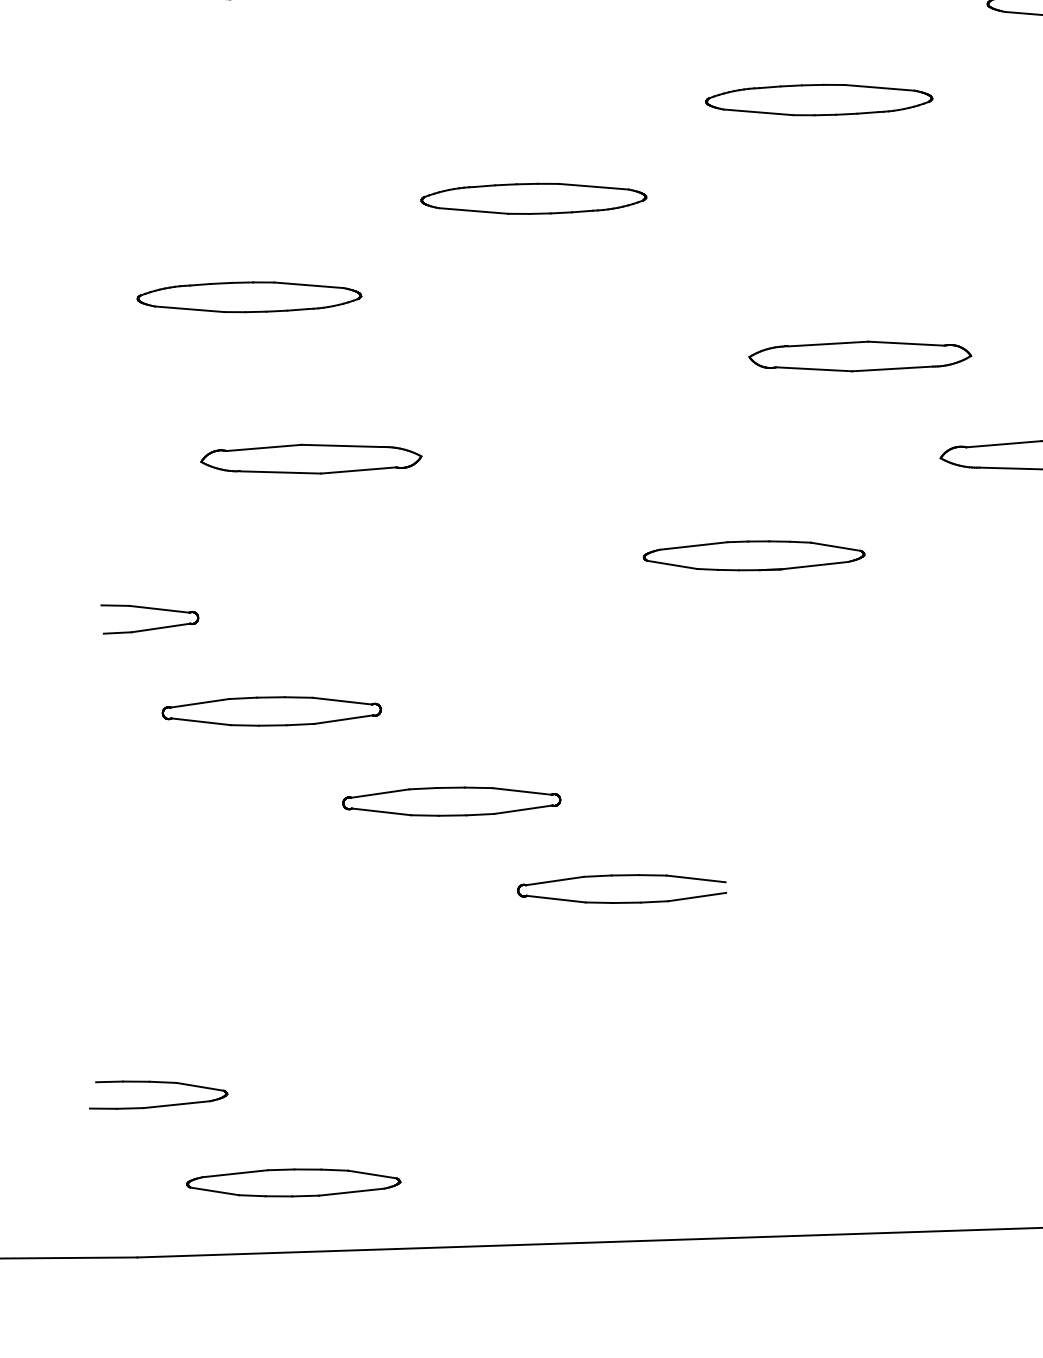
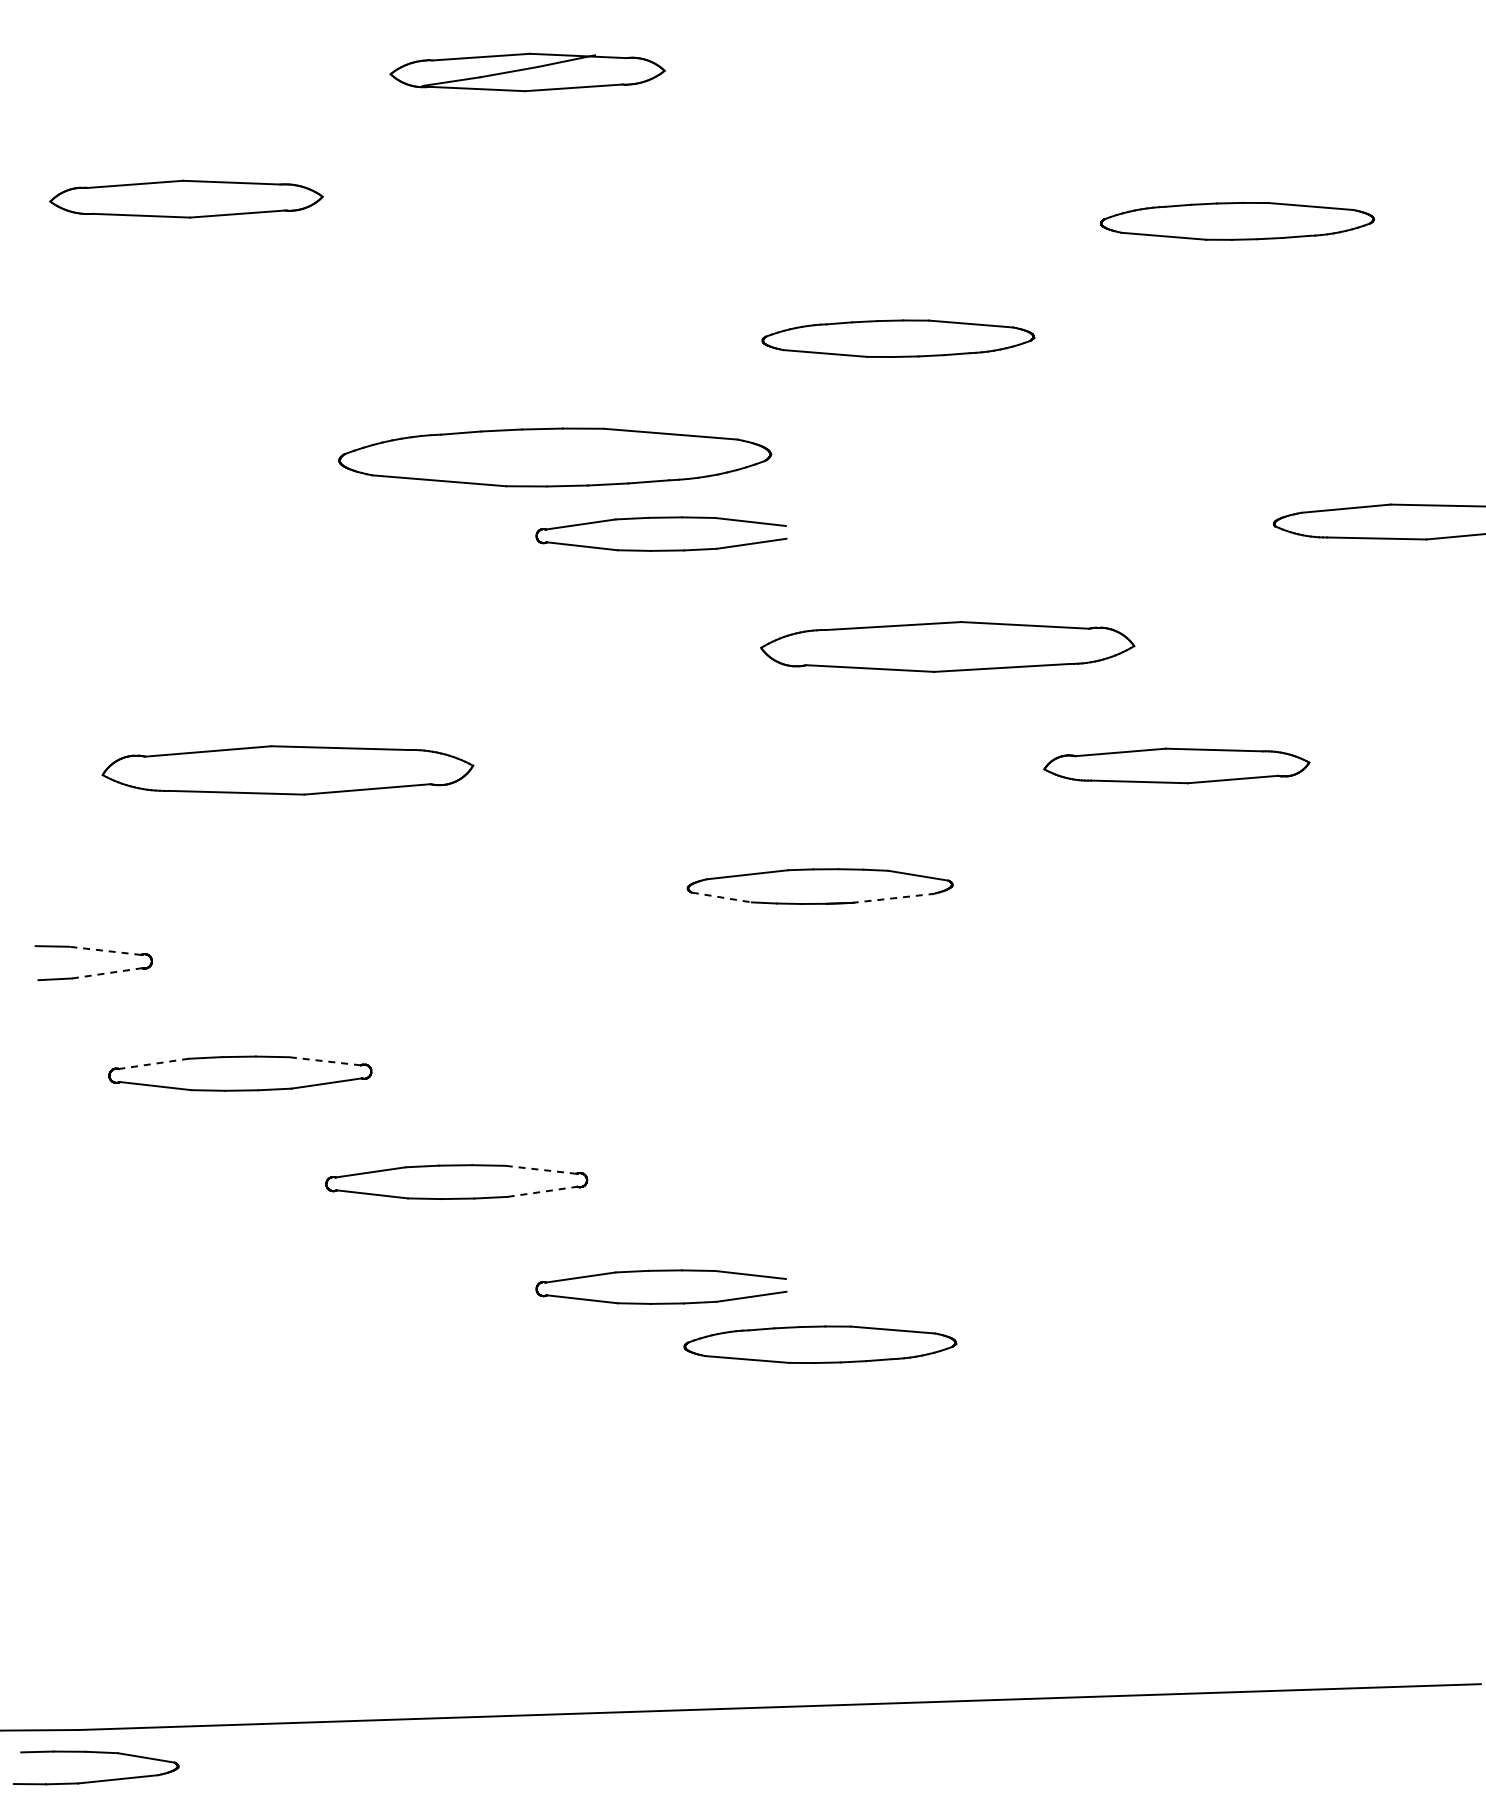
part: (533, 198) -> (555, 457), size x1.6
part: (622, 249) -> (661, 518), added
part: (249, 297) -> (213, 575), removed
part: (860, 356) -> (947, 646), size x1.4
part: (310, 459) -> (287, 770), size x1.4
line: (672, 564) -> (722, 897), solid -> dashed
line: (814, 565) -> (892, 898), solid -> dashed
line: (158, 608) -> (104, 950), solid -> dashed
line: (161, 628) -> (107, 973), solid -> dashed
line: (341, 701) -> (324, 1061), solid -> dashed
line: (199, 703) -> (153, 1063), solid -> dashed
line: (522, 791) -> (541, 1169), solid -> dashed
line: (523, 809) -> (543, 1191), solid -> dashed
part: (754, 936) -> (820, 1344), added
part: (157, 1105) -> (95, 1780), moved
part: (293, 1183) -> (266, 1640), removed

